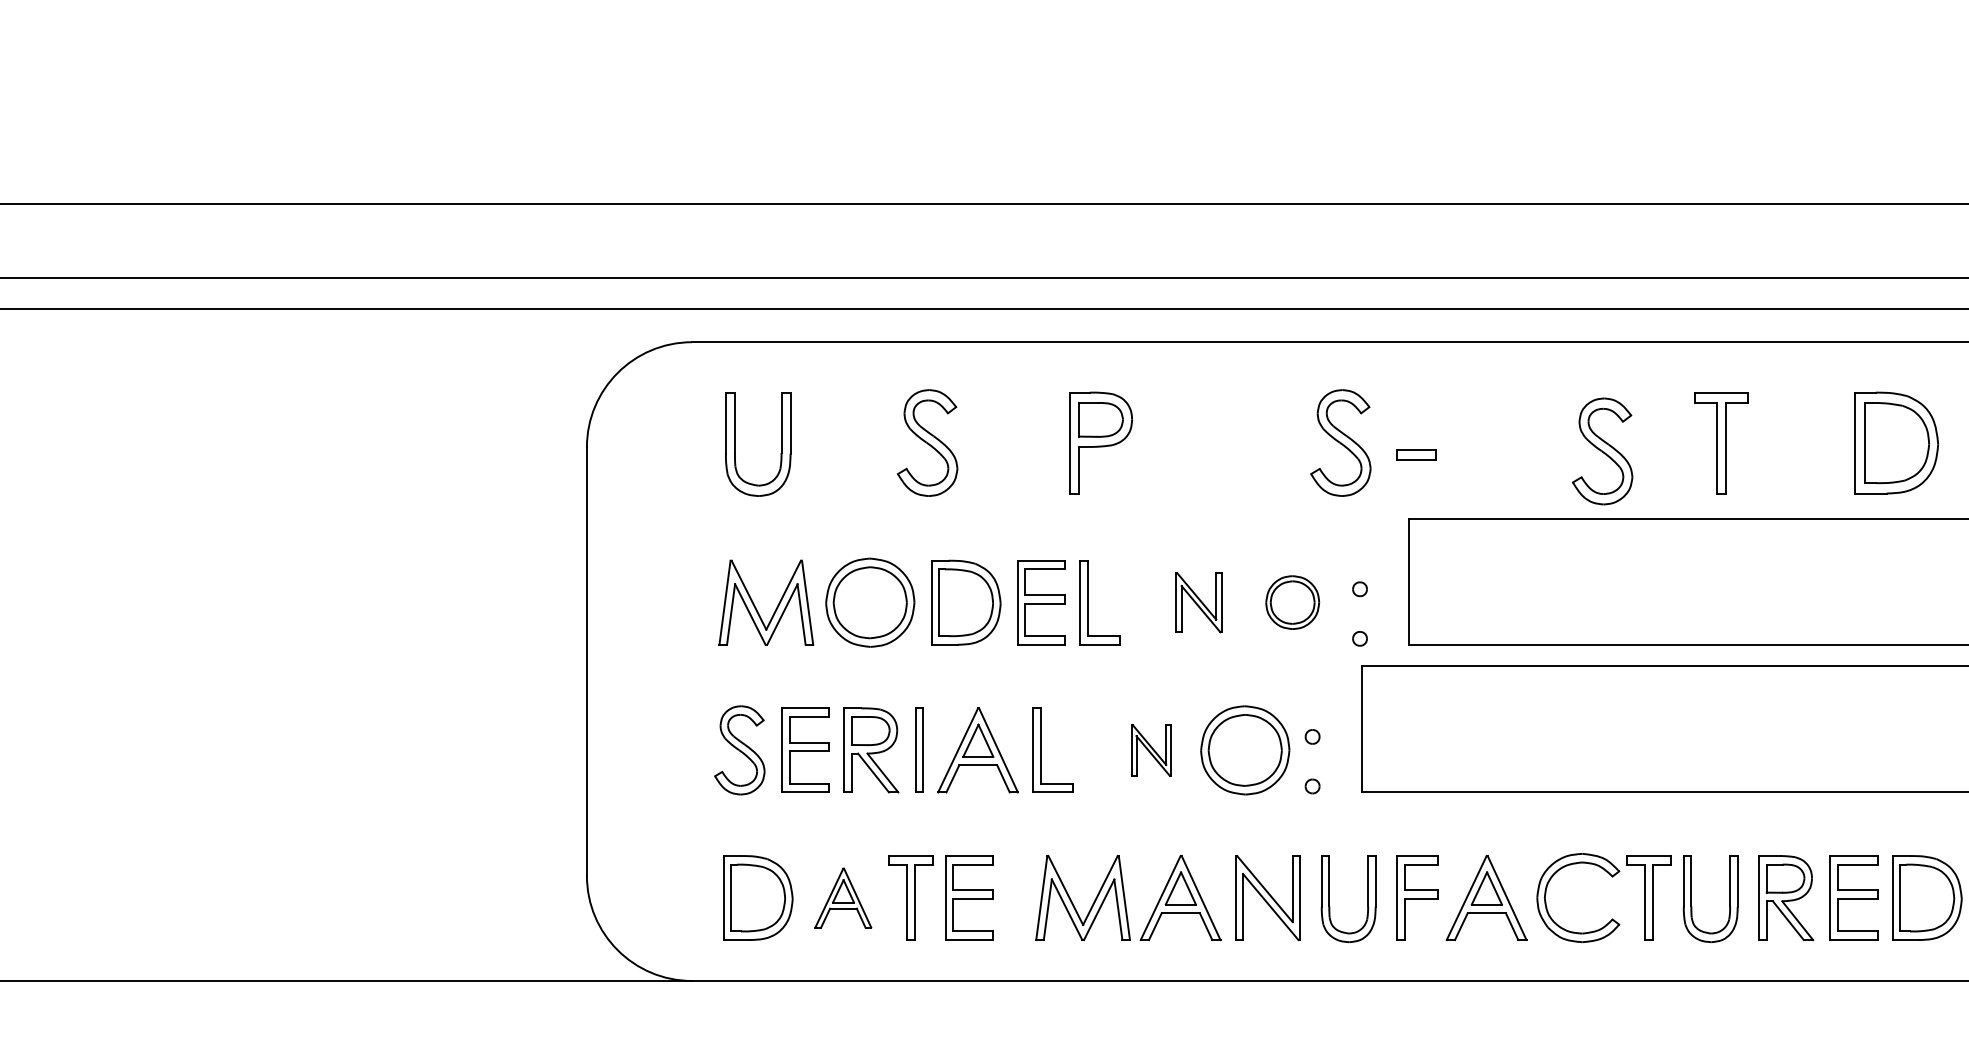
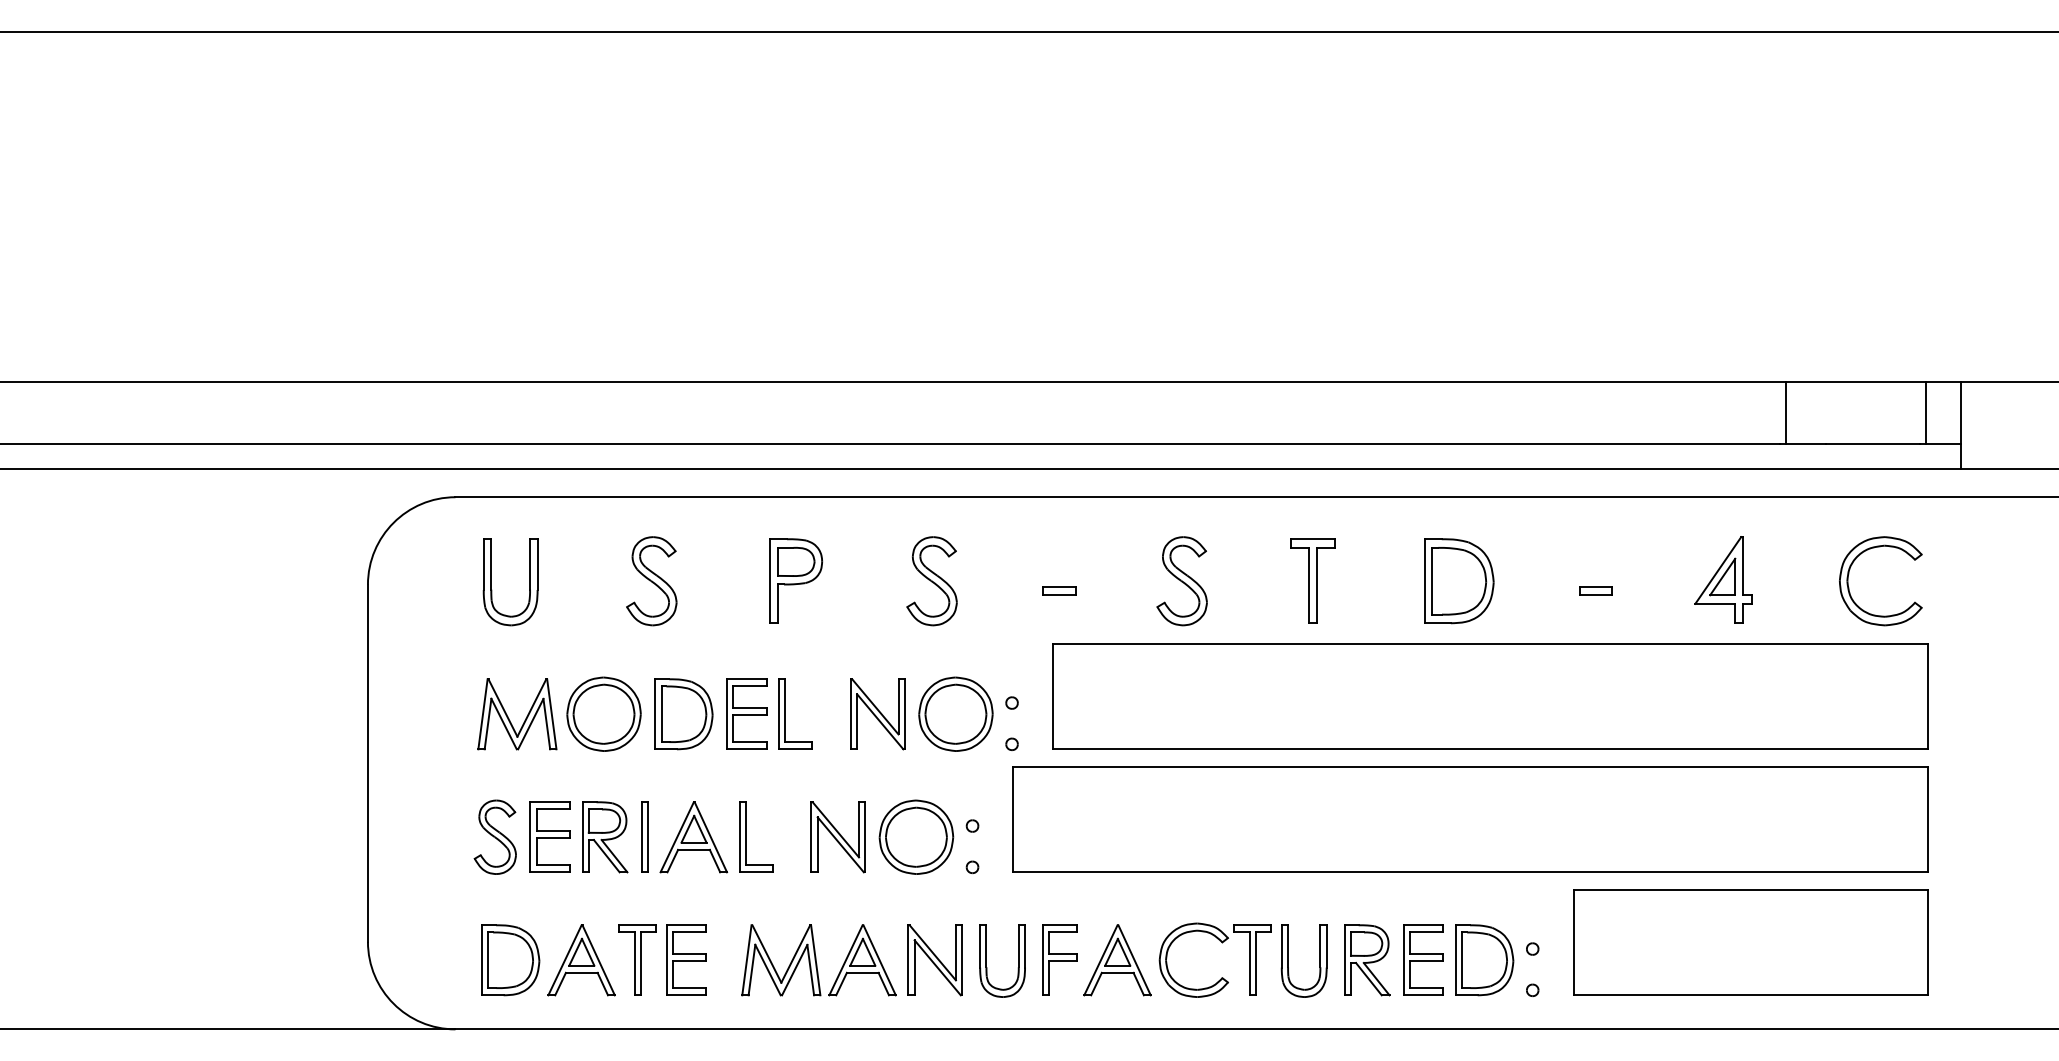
part: (1340, 443) -> (931, 581), moved
part: (1601, 451) -> (1181, 581), moved
part: (1292, 601) -> (955, 713), size x1.67
part: (1198, 603) -> (877, 714), size x1.43
part: (1150, 750) -> (837, 837), size x1.67
part: (843, 898) -> (581, 960), size x1.43

